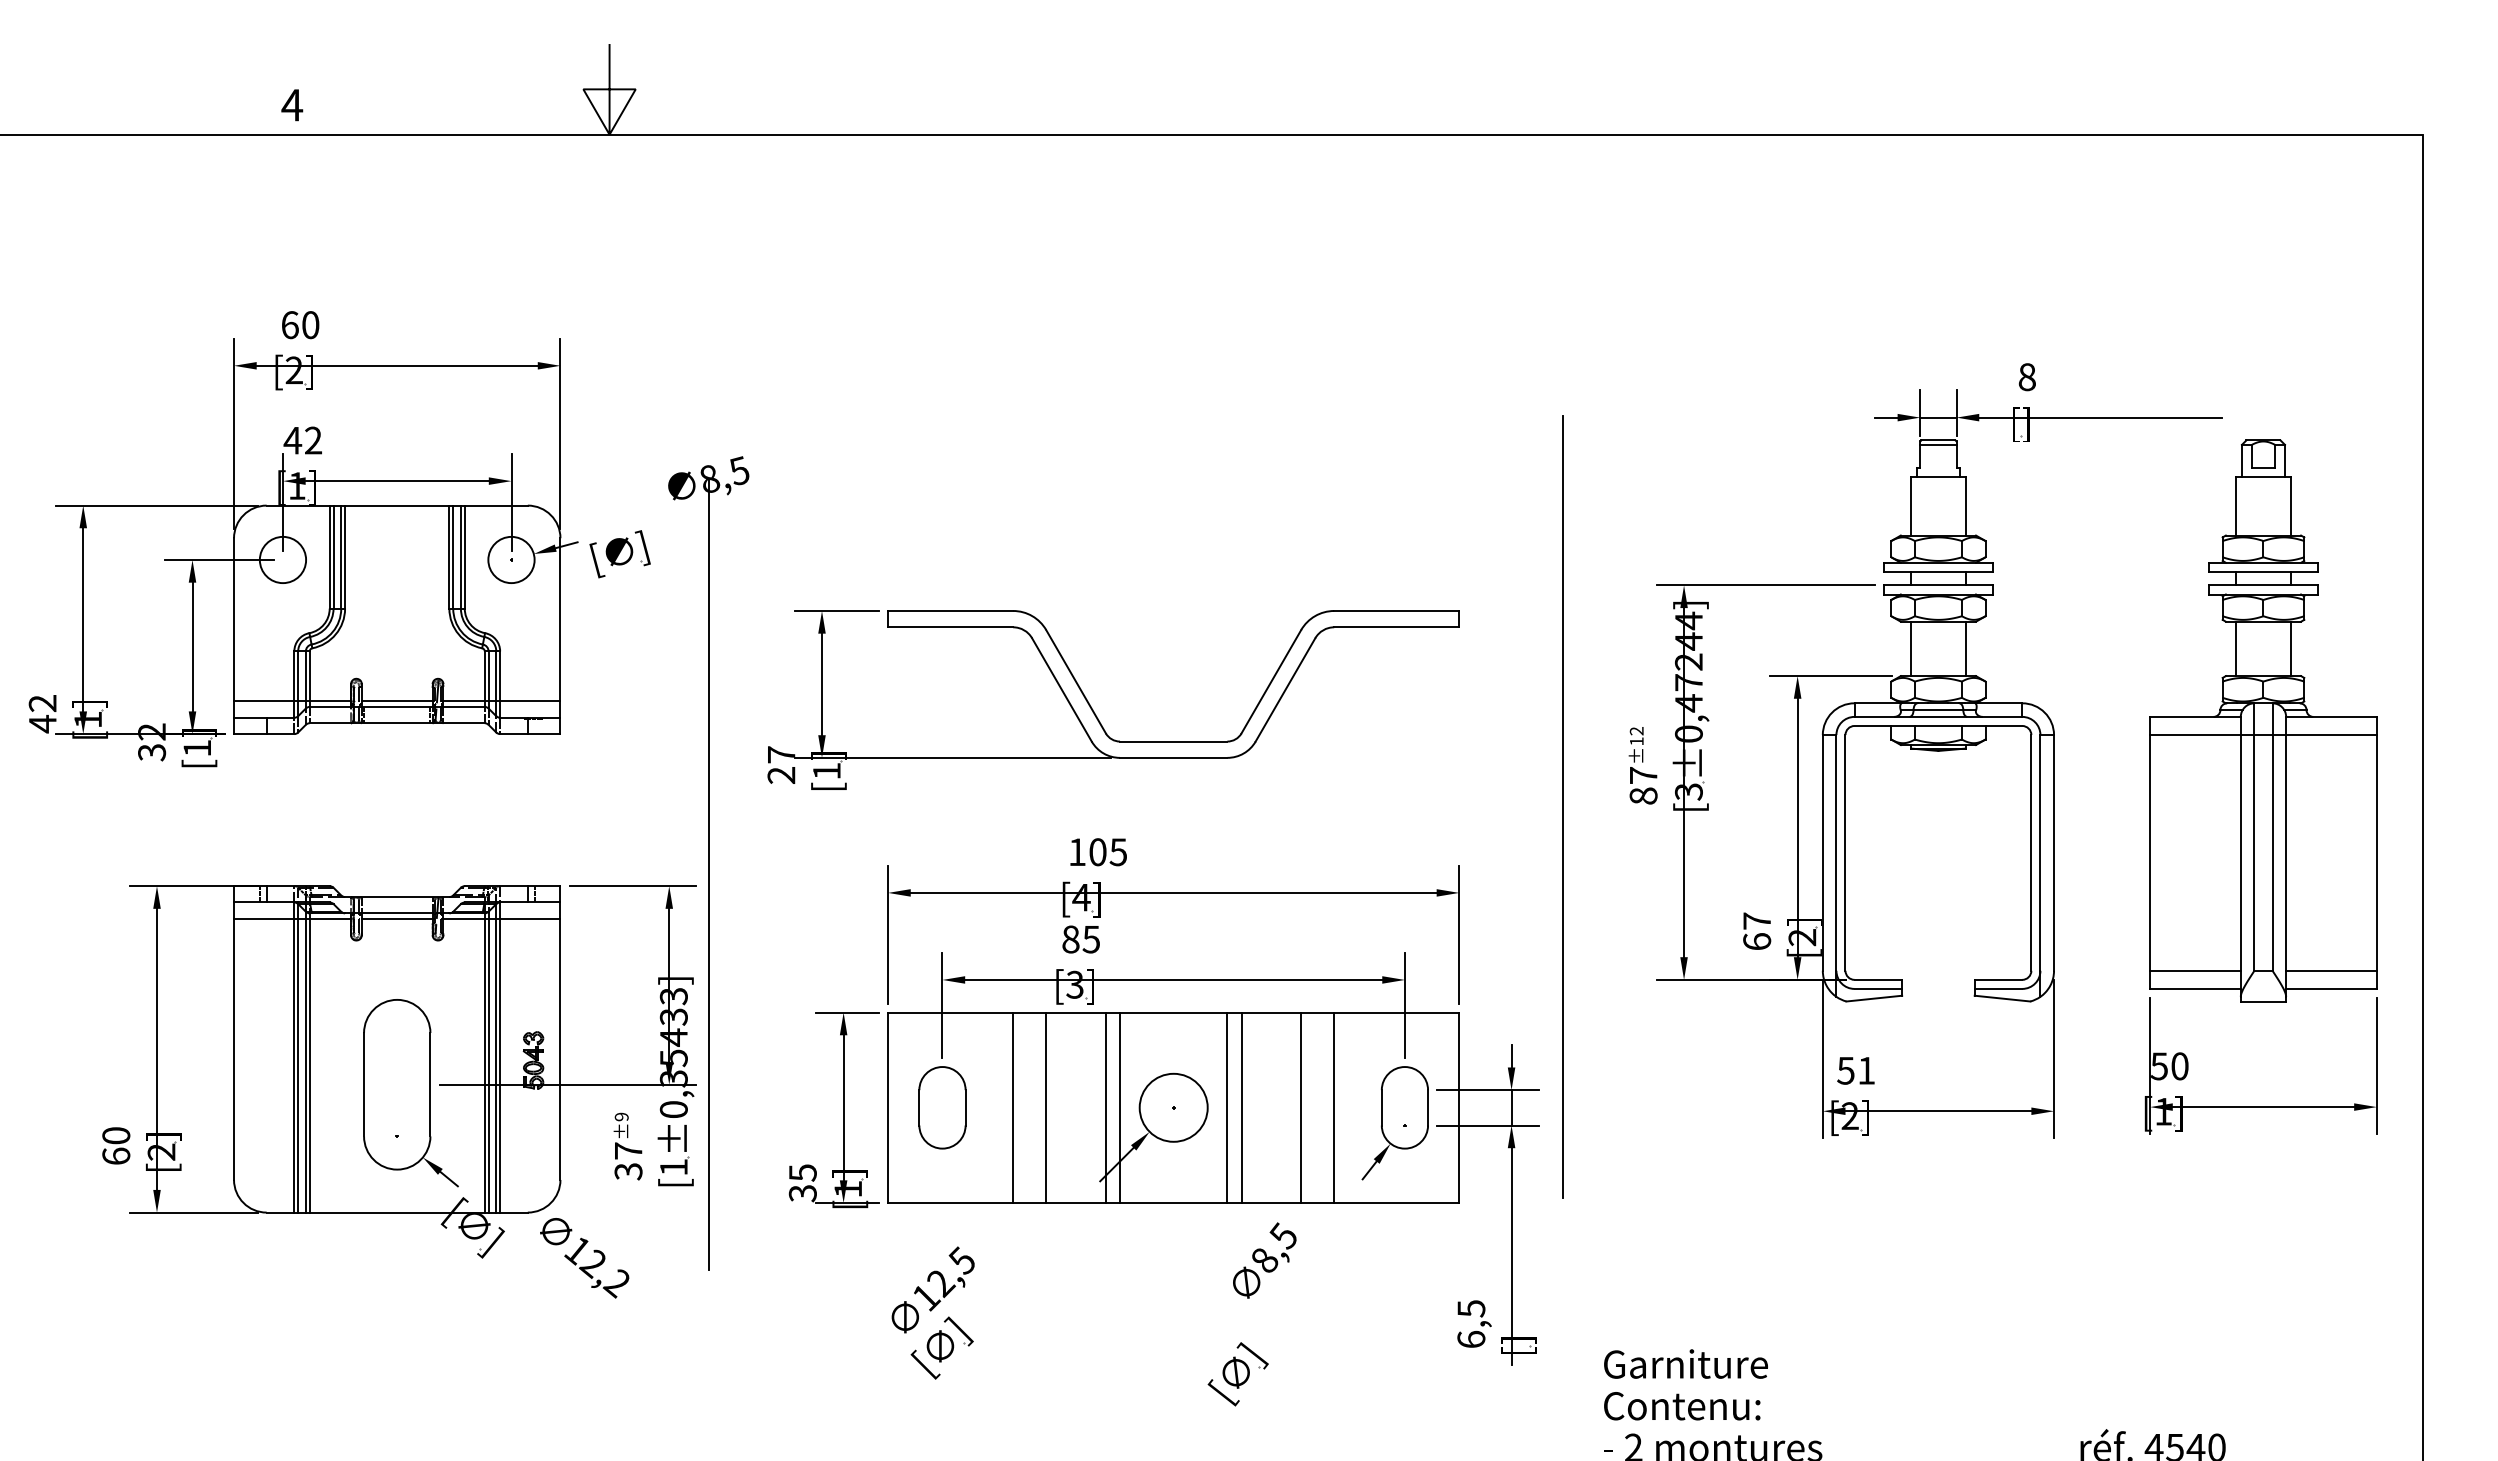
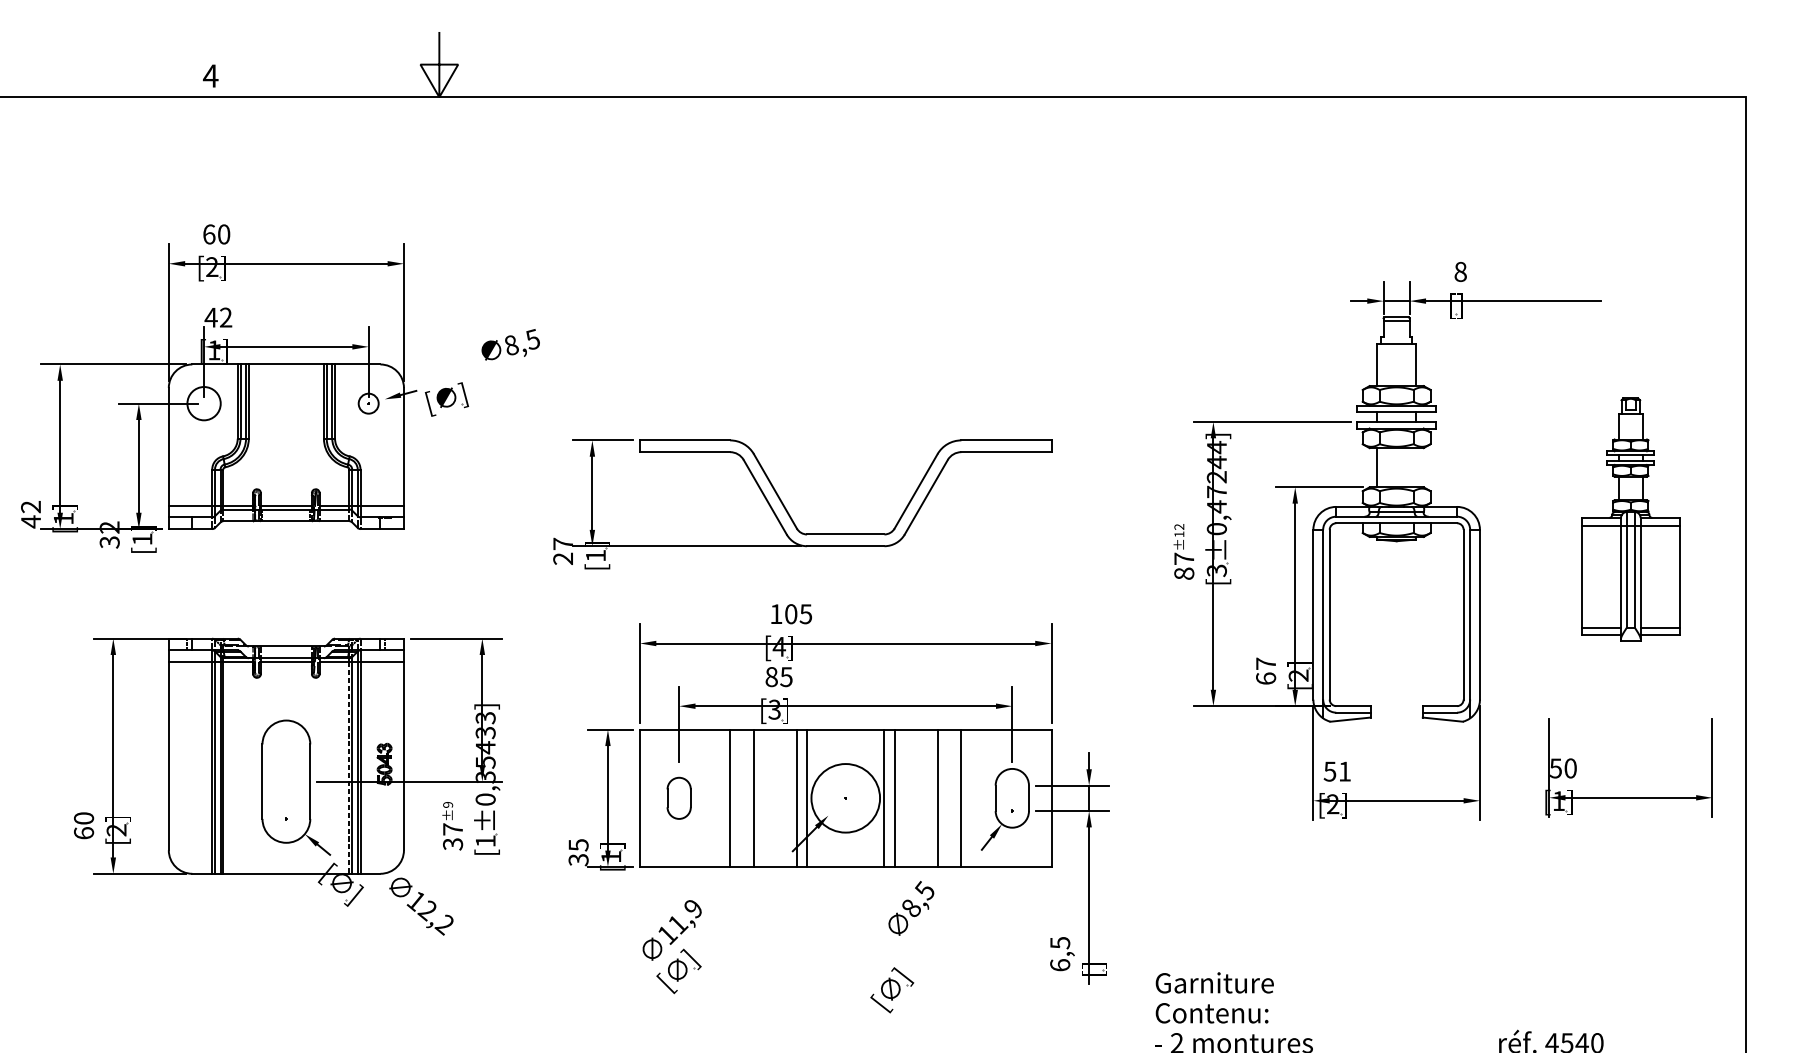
circle: (511, 559) -> (368, 403), size x0.6
line: (1965, 648) -> (1416, 467), removed
part: (2263, 720) -> (1630, 519), size x0.6
line: (1562, 806) -> (1125, 581), removed
line: (709, 873) -> (511, 629), removed
line: (484, 1065) -> (349, 767), solid -> dashed
part: (942, 1107) -> (679, 798), size x0.7
circle: (1173, 1107) -> (845, 798), size x1.4
text: (950, 1272) -> (684, 916), 12,5 -> 11,9

